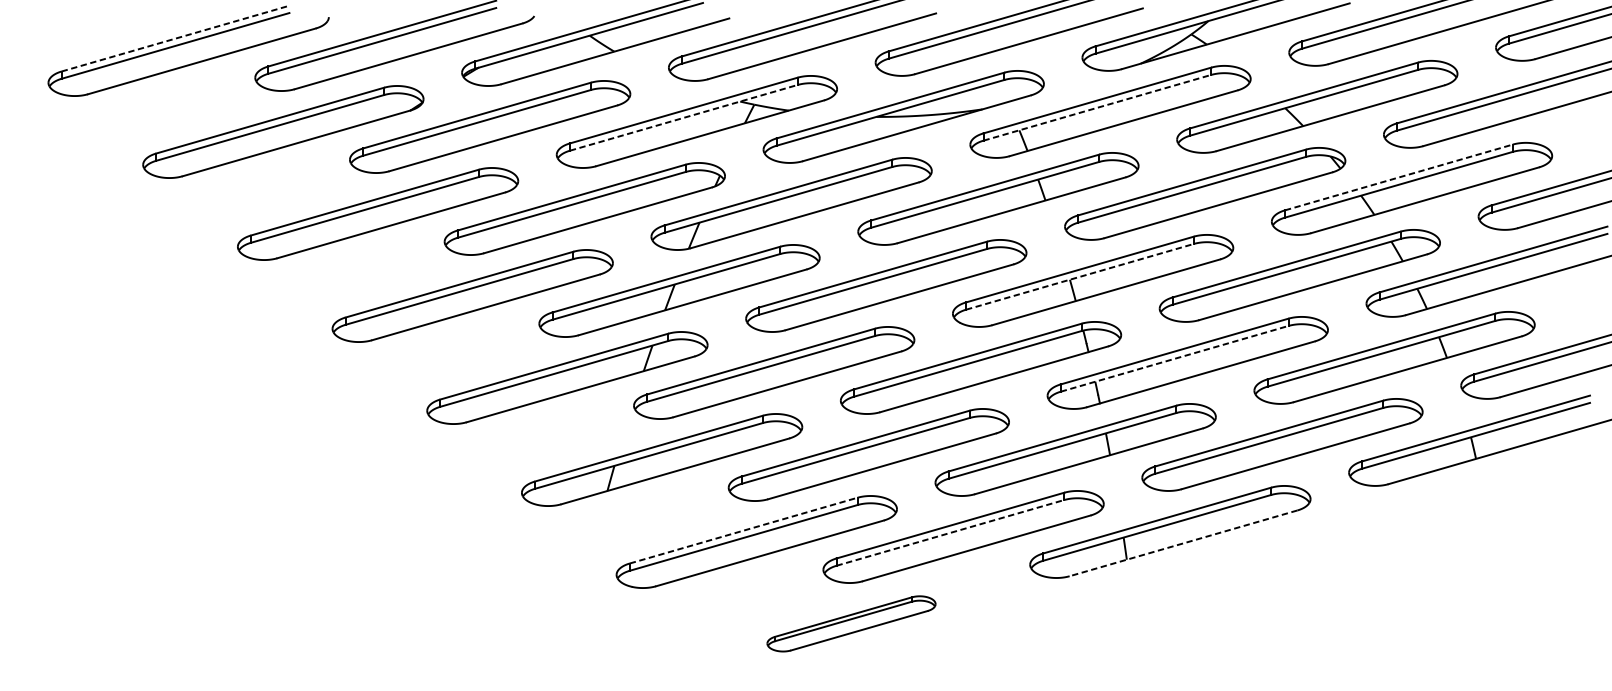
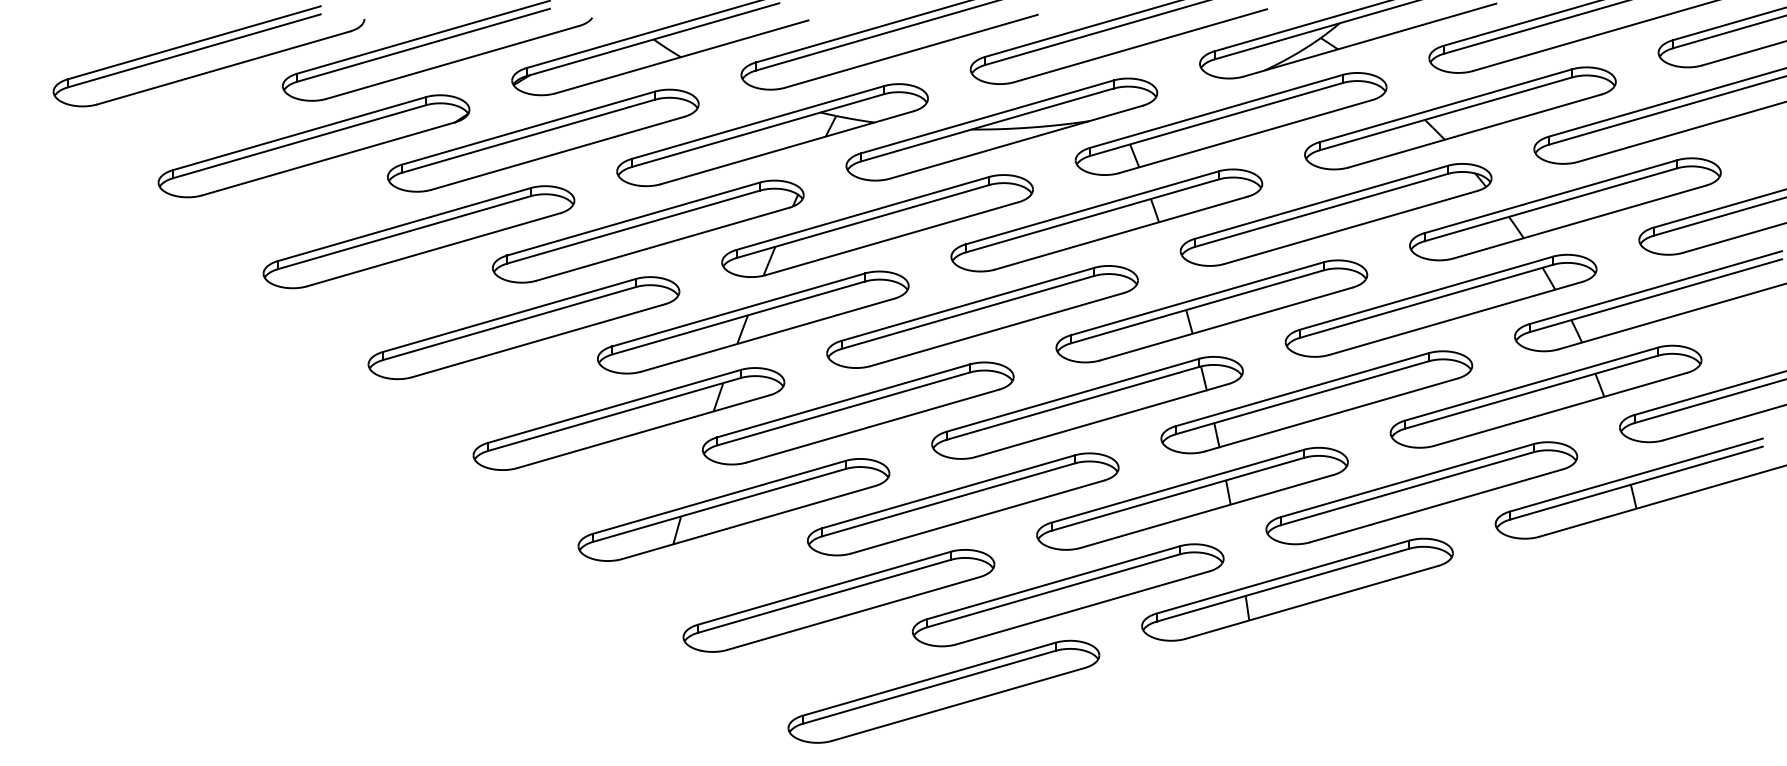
line: (175, 38) -> (194, 42), dashed -> solid
line: (1098, 107) -> (1217, 119), dashed -> solid
line: (684, 117) -> (758, 130), dashed -> solid
line: (1399, 177) -> (1551, 196), dashed -> solid
line: (1080, 276) -> (1197, 306), dashed -> solid
line: (1174, 358) -> (1302, 397), dashed -> solid
line: (743, 530) -> (824, 588), dashed -> solid
line: (951, 532) -> (1054, 590), dashed -> solid
line: (1182, 543) -> (1311, 602), dashed -> solid
part: (851, 623) -> (943, 691), size x1.67

